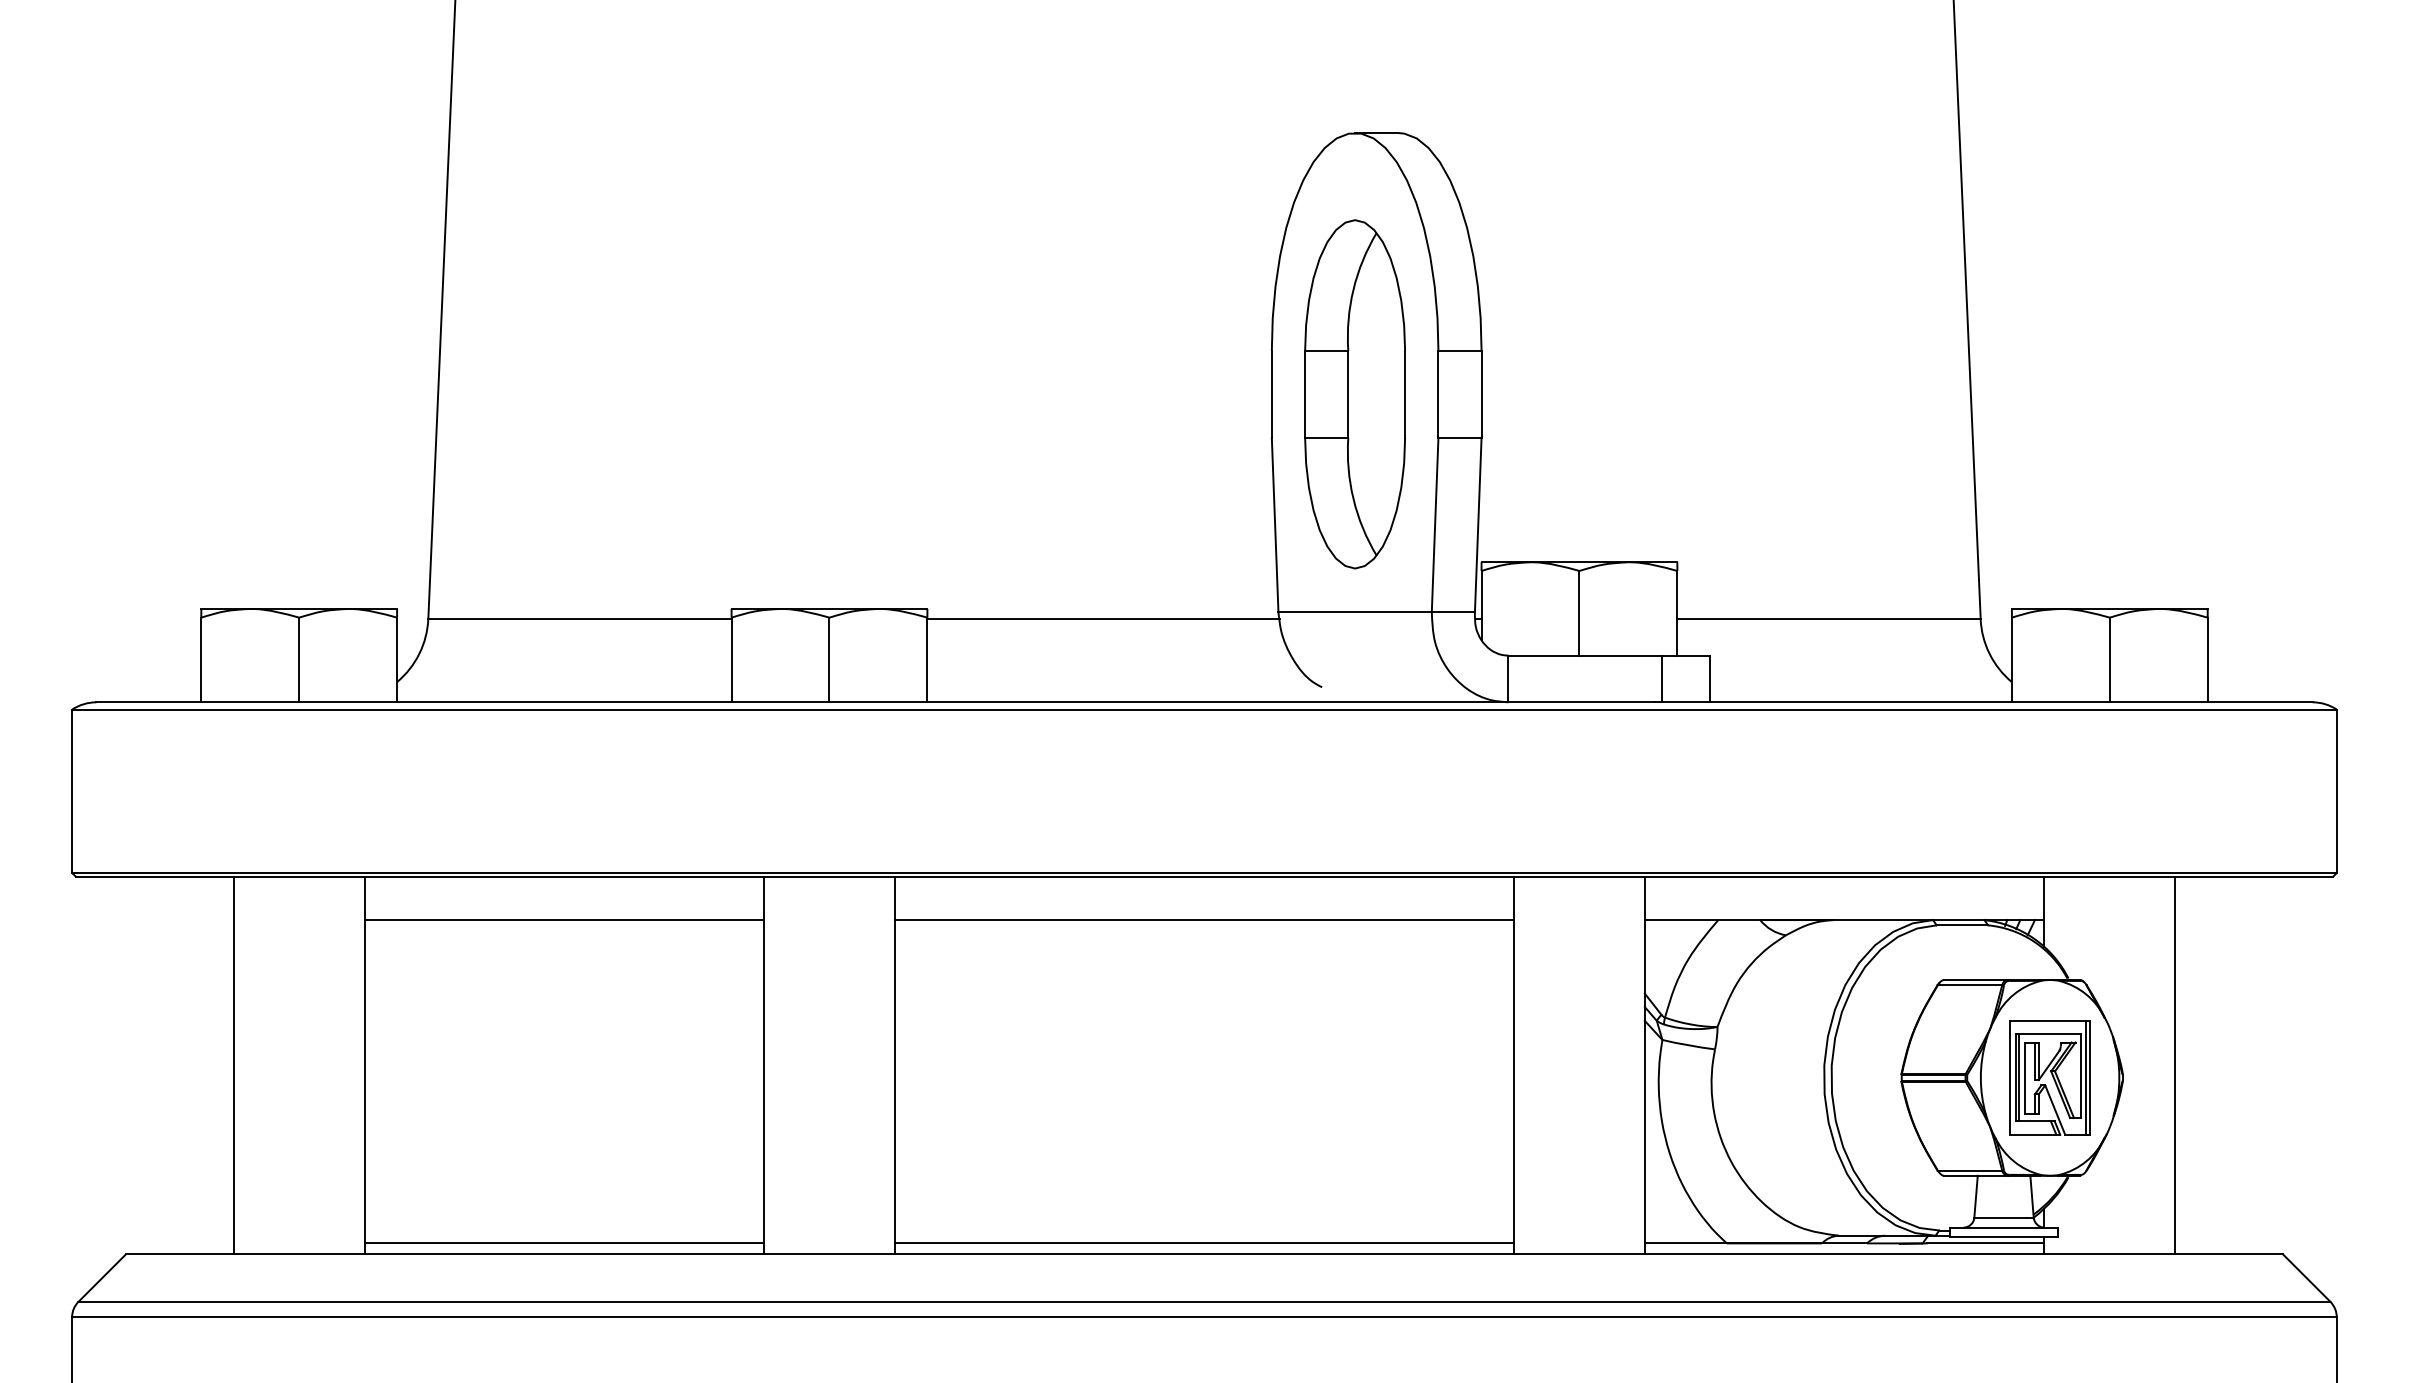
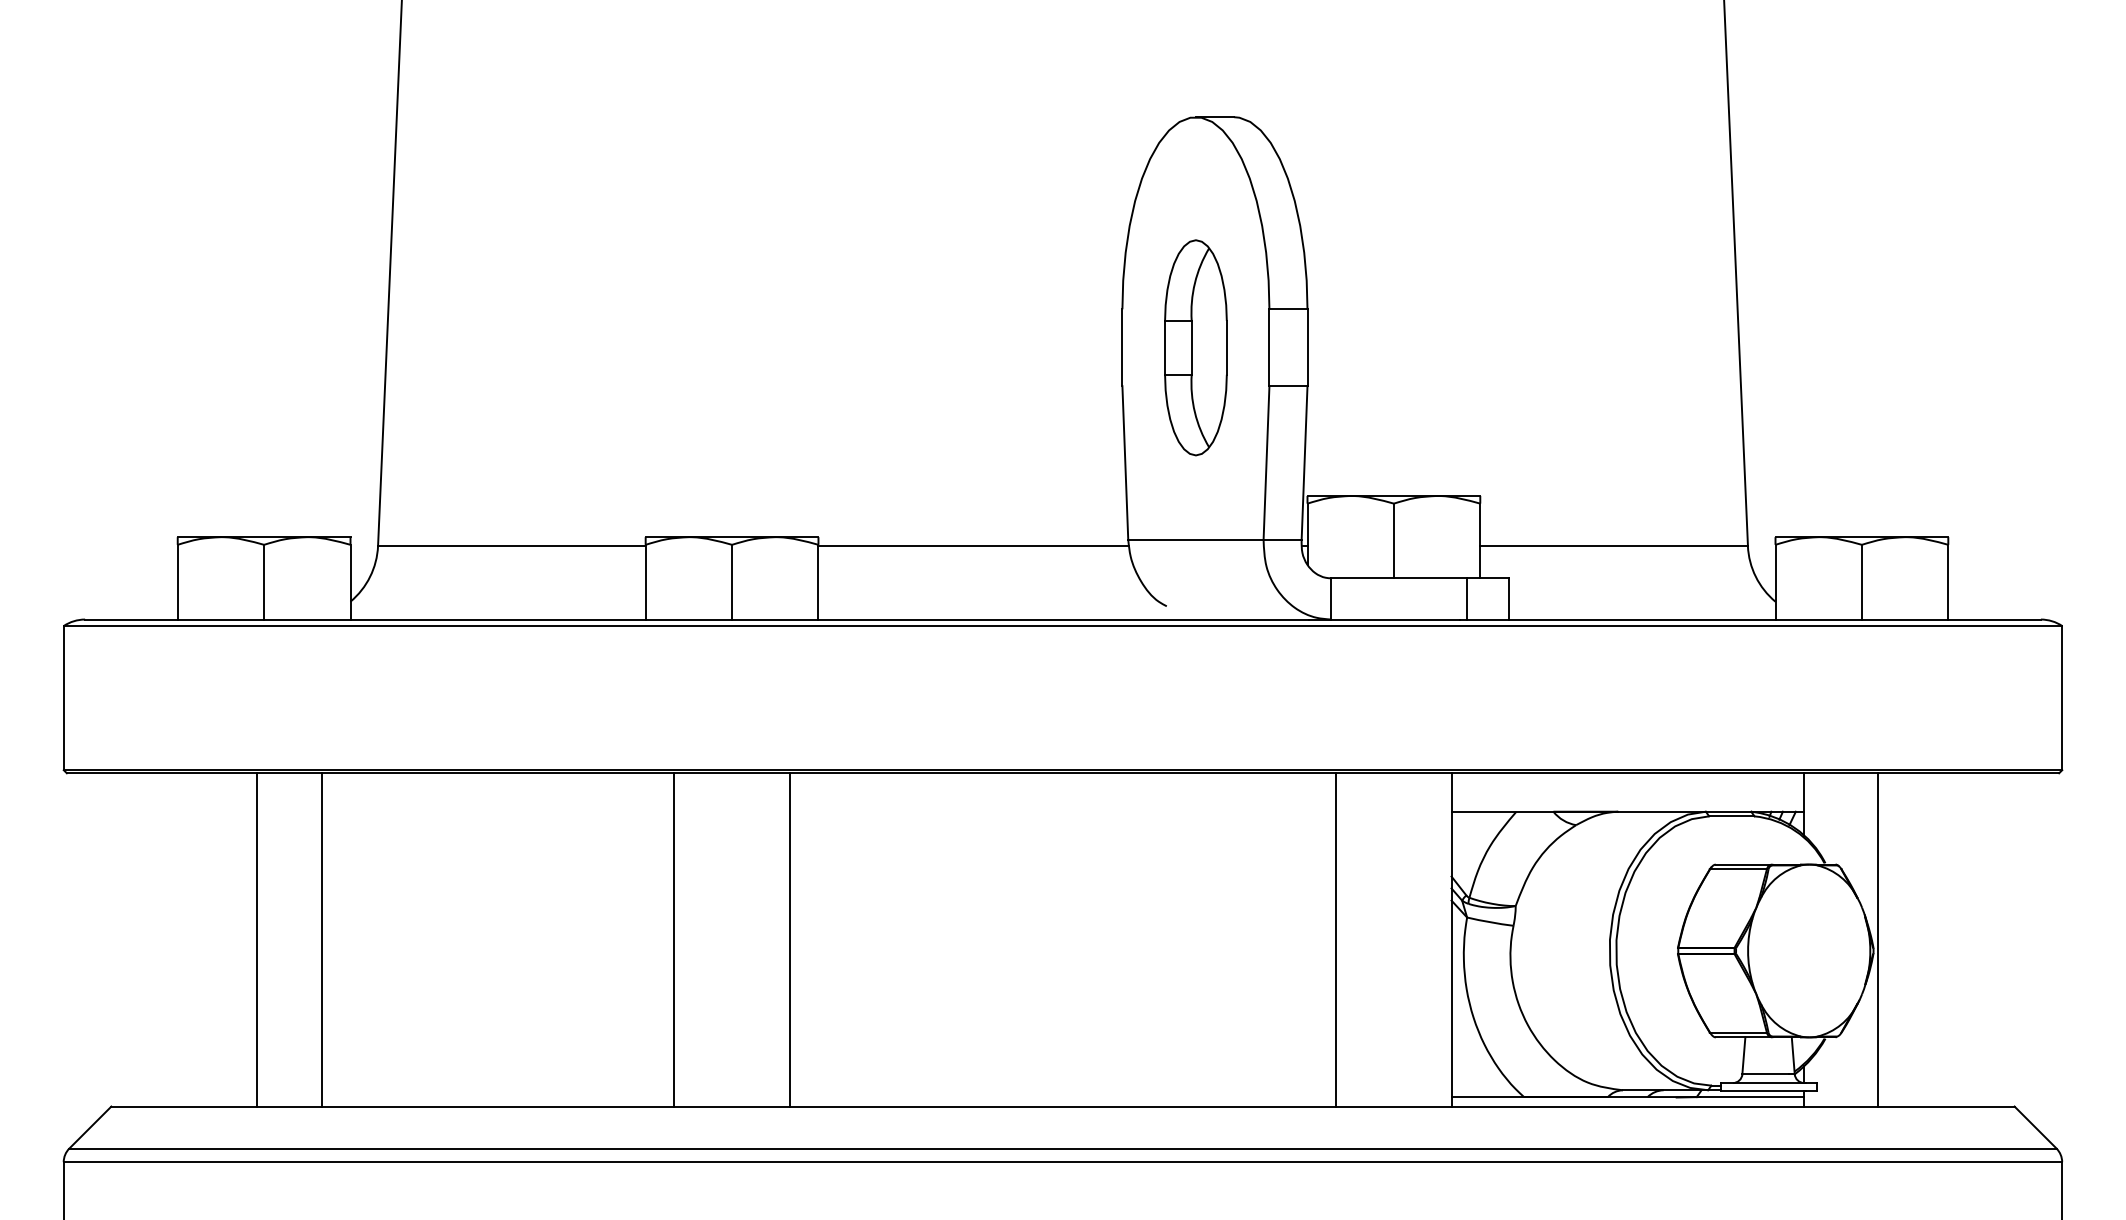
part: (1354, 394) -> (1195, 347), size x0.7
line: (563, 919) -> (497, 811), removed
line: (1203, 919) -> (1062, 811), removed
line: (233, 1064) -> (257, 939), moved
line: (2175, 1064) -> (1877, 939), moved
part: (2050, 1078) -> (1809, 951), removed
line: (563, 1243) -> (497, 1097), removed
line: (1203, 1243) -> (1062, 1097), removed

